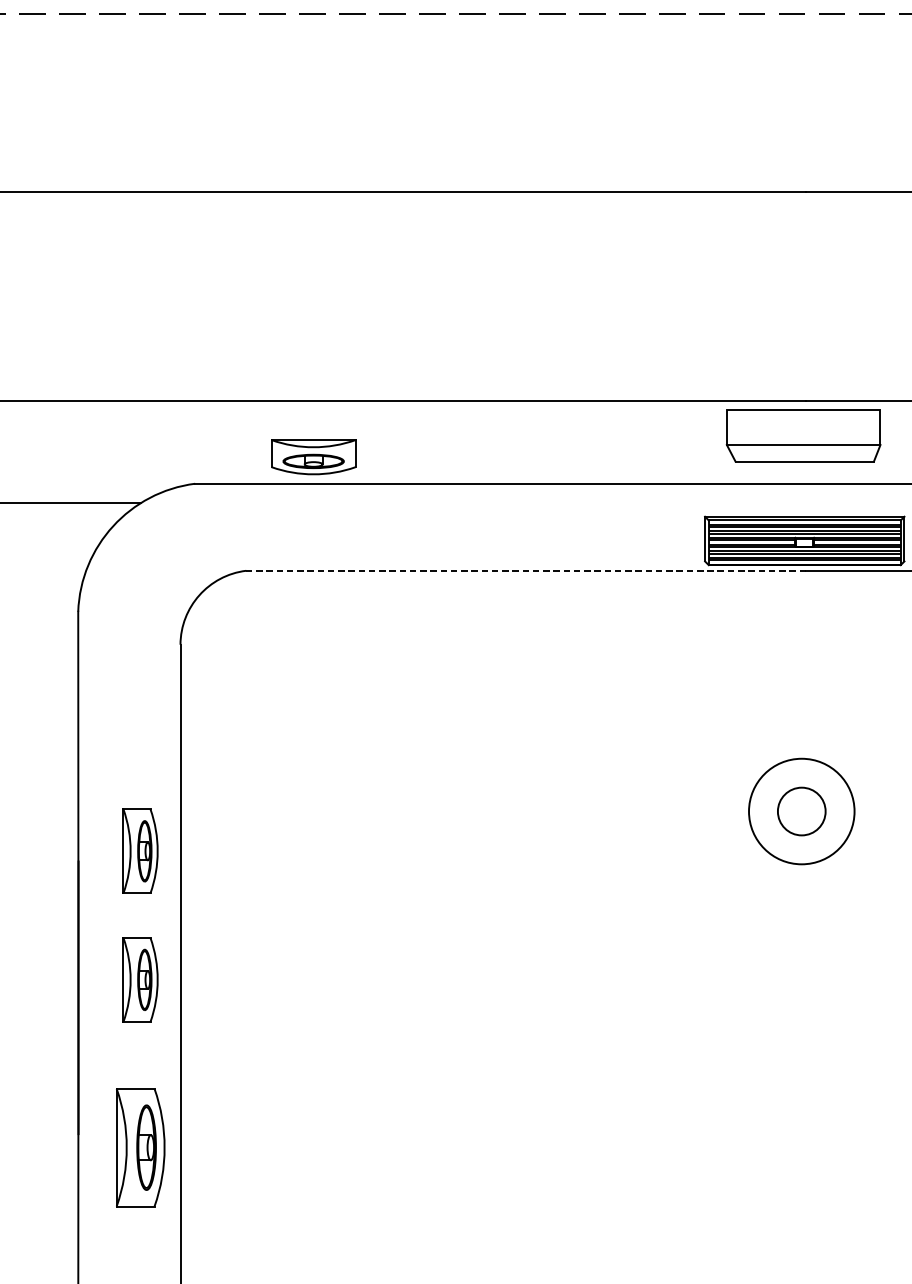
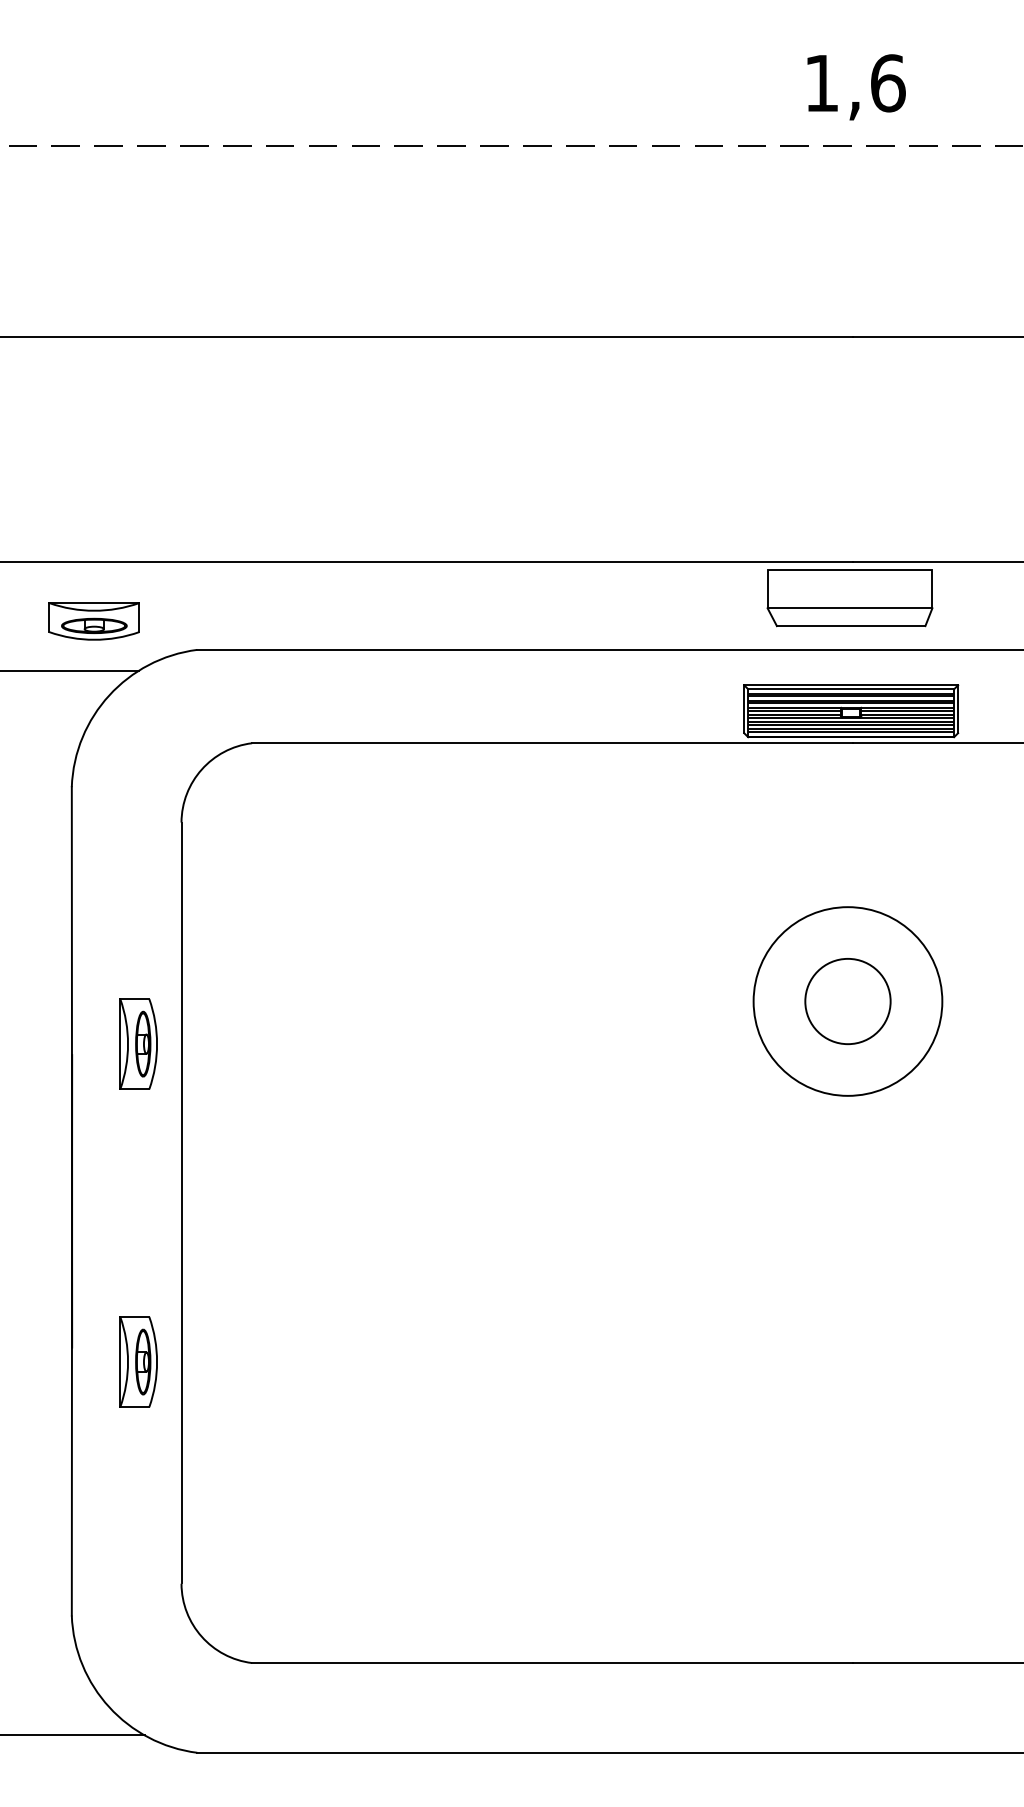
part: (312, 457) -> (93, 621), moved
line: (525, 571) -> (551, 743), dashed -> solid
circle: (801, 811) -> (847, 1001), size x1.67
circle: (801, 811) -> (847, 1001), size x1.67
part: (140, 979) -> (138, 1181), removed
part: (140, 1147) -> (138, 1361), size x0.71

